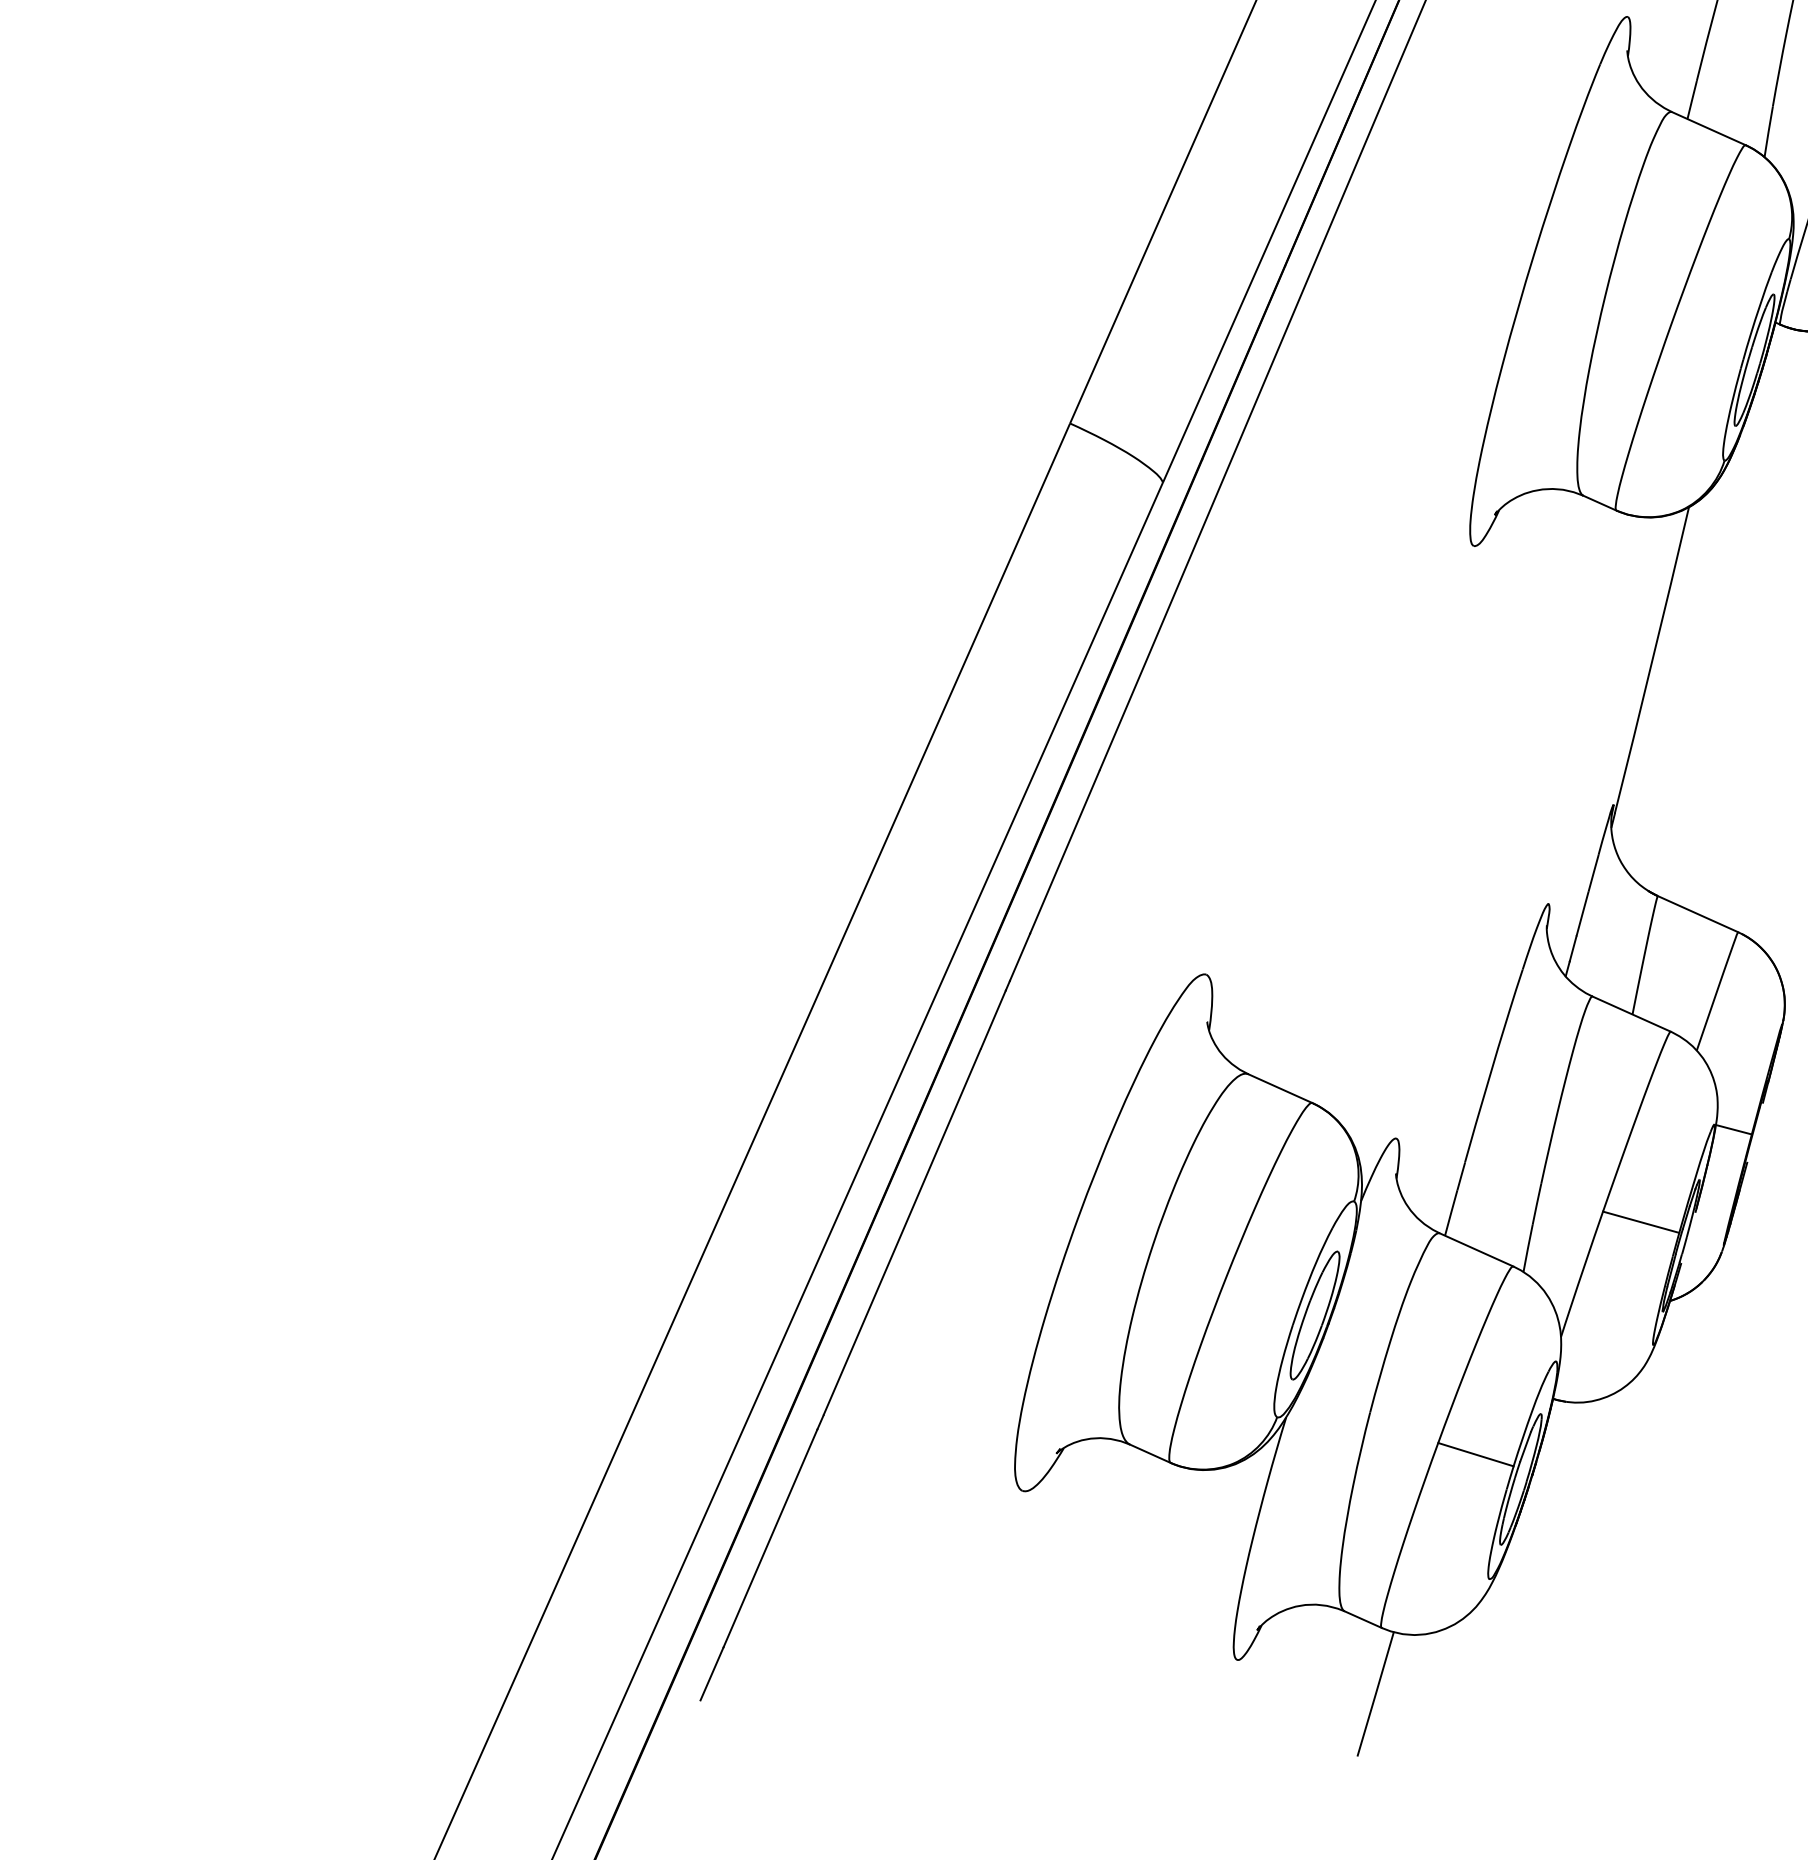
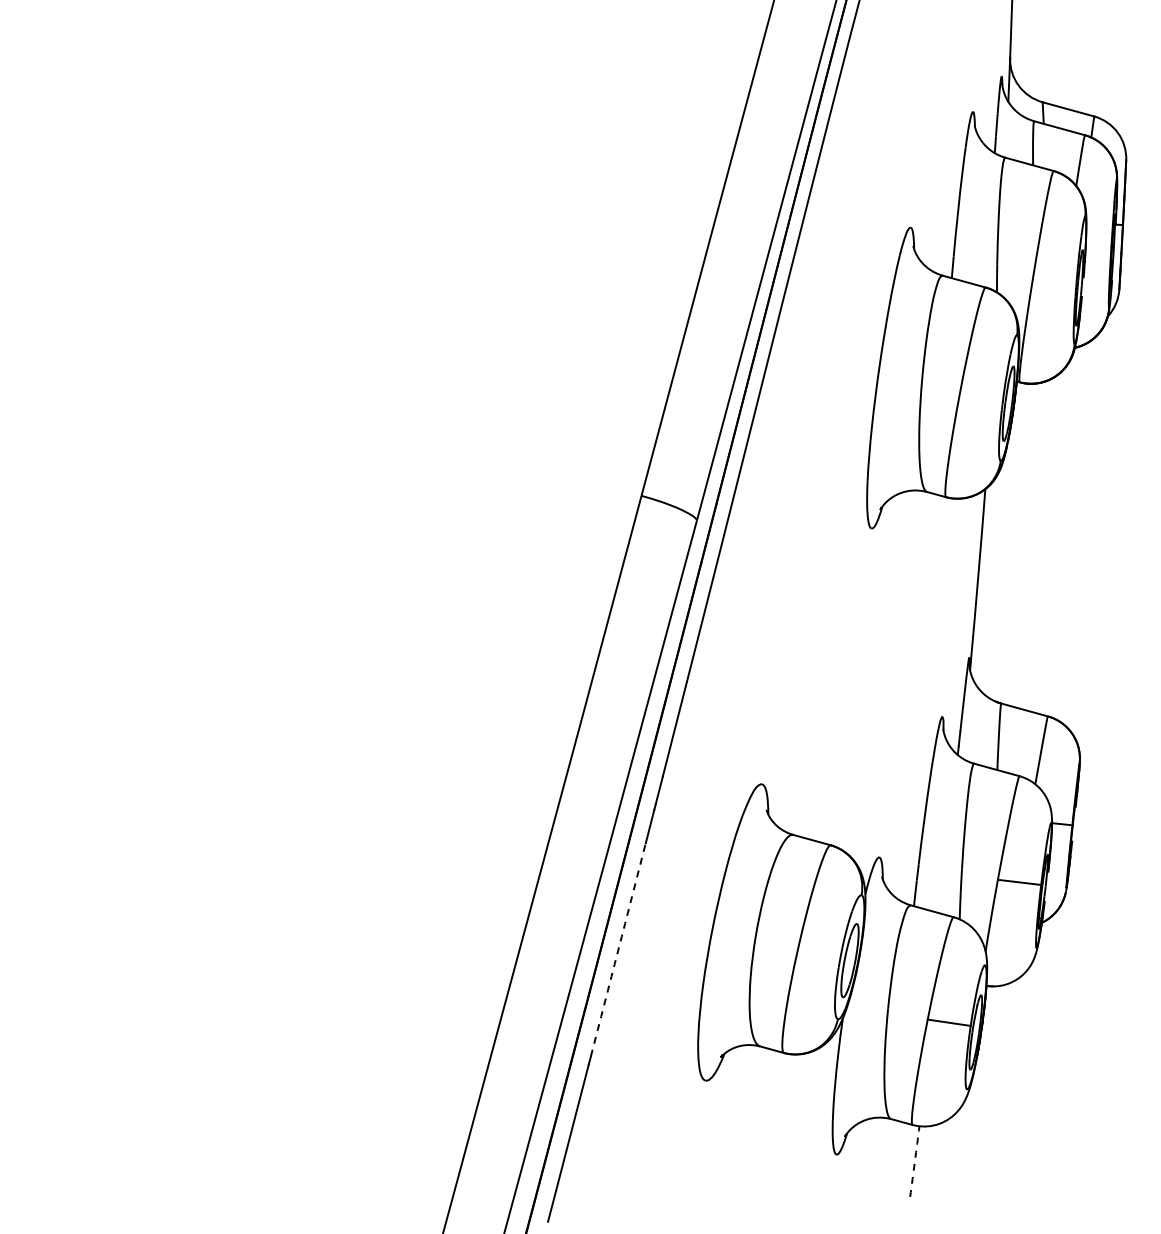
arc: (902, 1233) -> (618, 950), solid -> dashed
arc: (1375, 1694) -> (914, 1161), solid -> dashed

